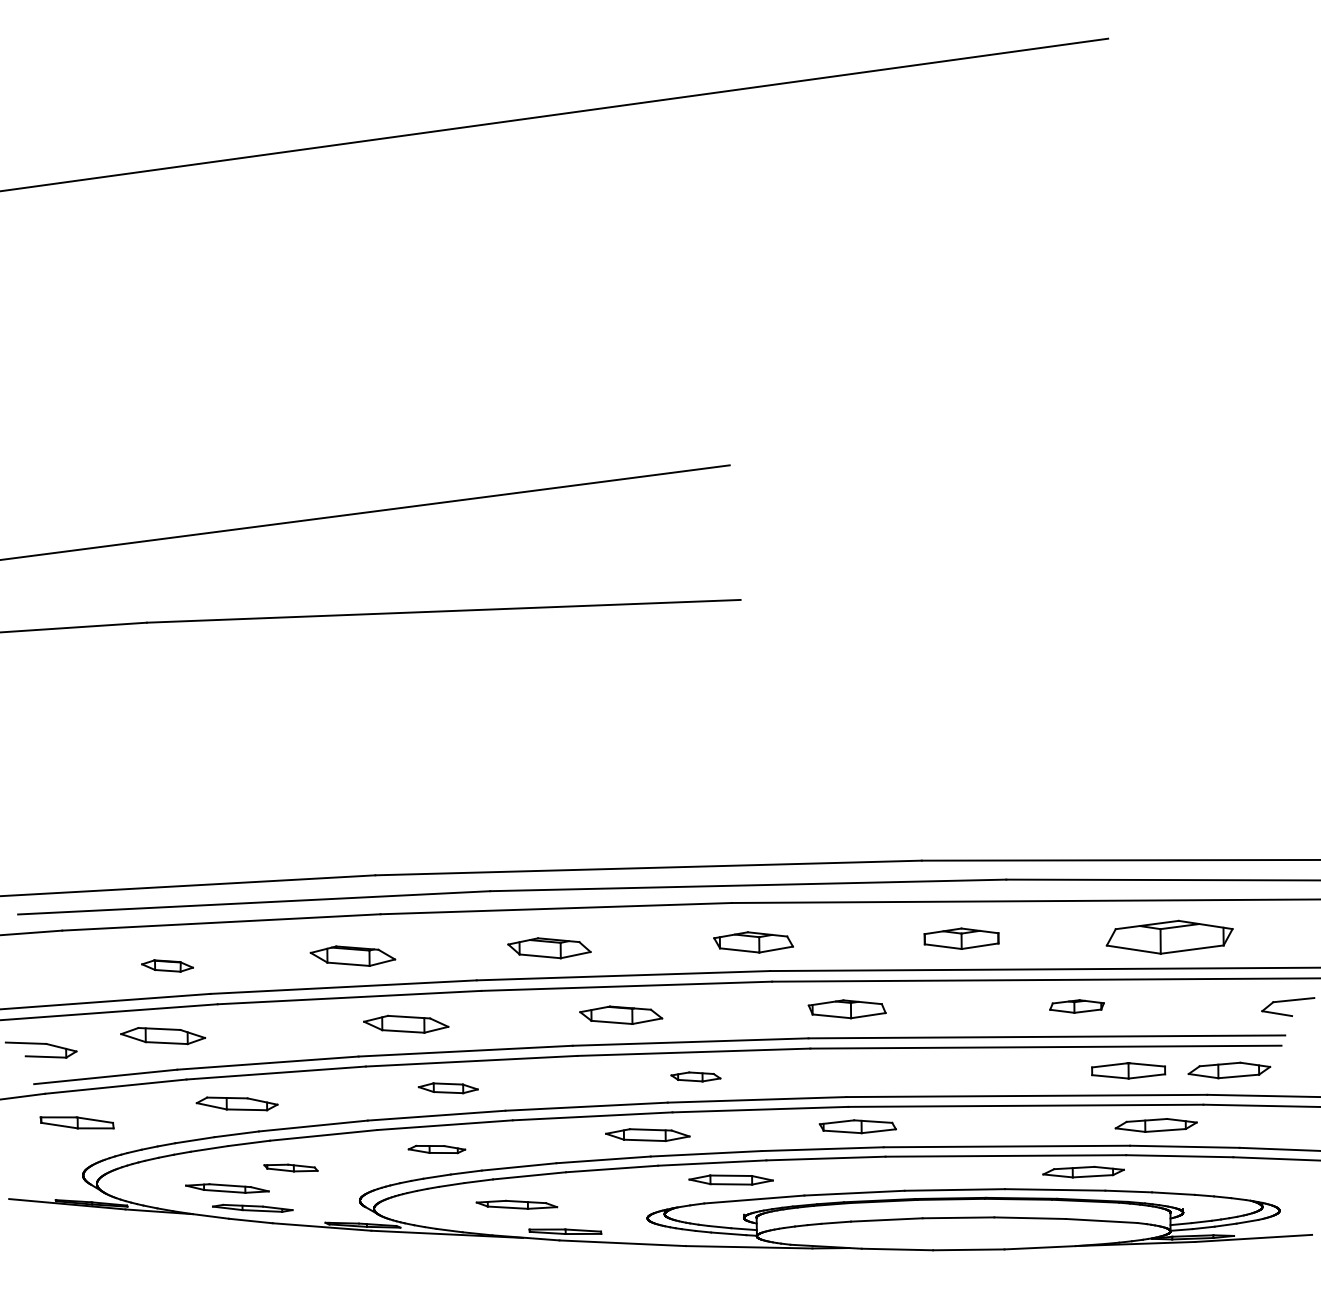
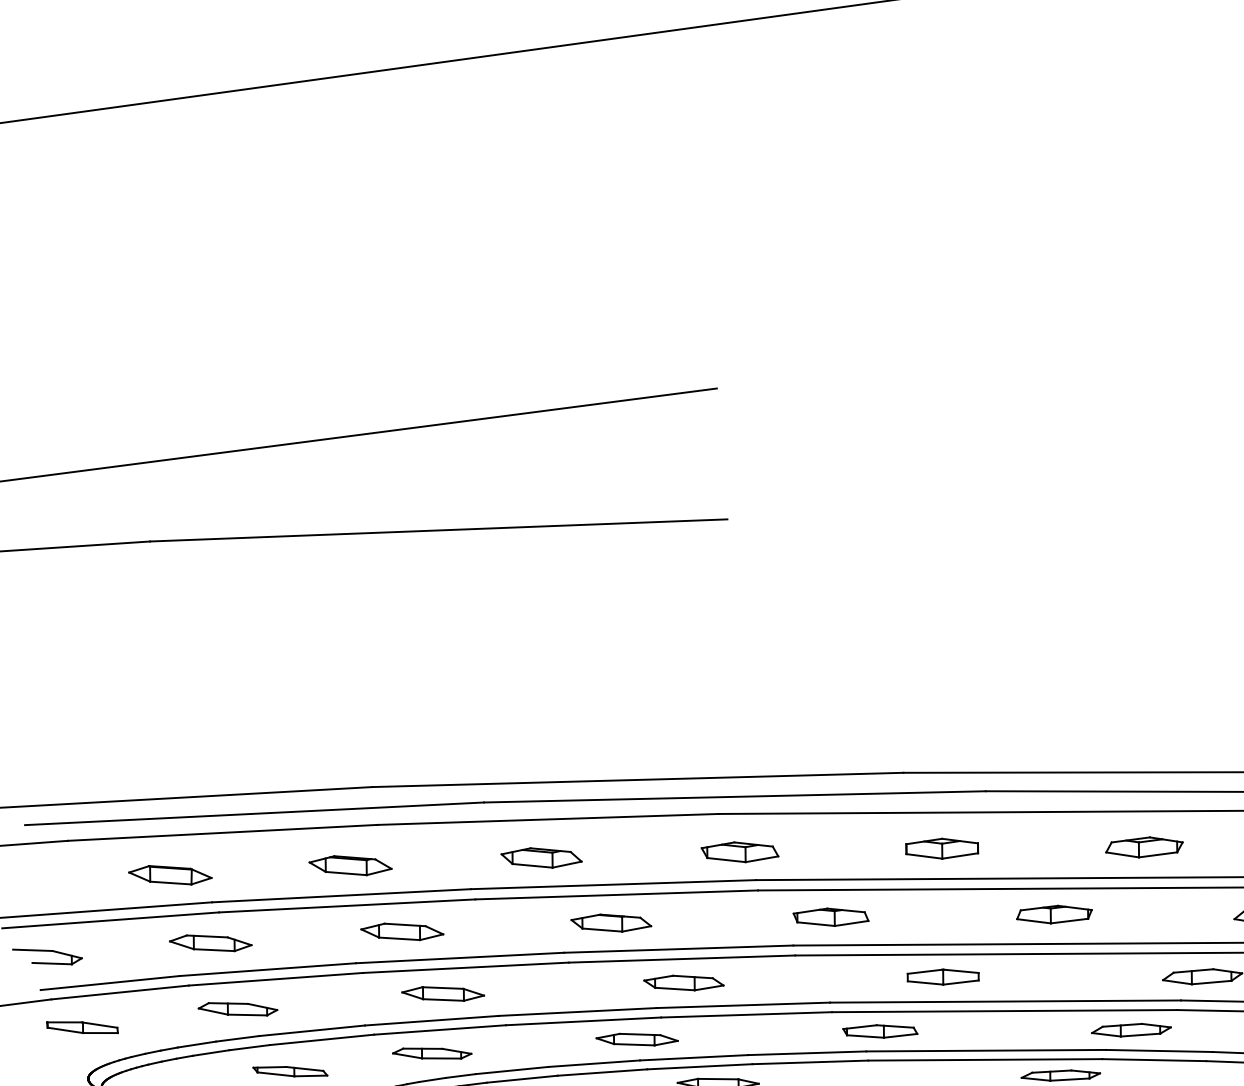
part: (1169, 937) -> (1144, 847), size x0.62
part: (167, 965) -> (170, 874), size x1.67
part: (1076, 1006) -> (1053, 914), size x1.43
part: (163, 1036) -> (211, 943), moved
part: (1128, 1070) -> (943, 976), moved
part: (695, 1076) -> (683, 982), size x1.67
part: (448, 1088) -> (443, 994), size x1.43
part: (857, 1126) -> (879, 1031), moved
part: (436, 1149) -> (431, 1053), size x1.43
part: (290, 1167) -> (289, 1071), size x1.43

